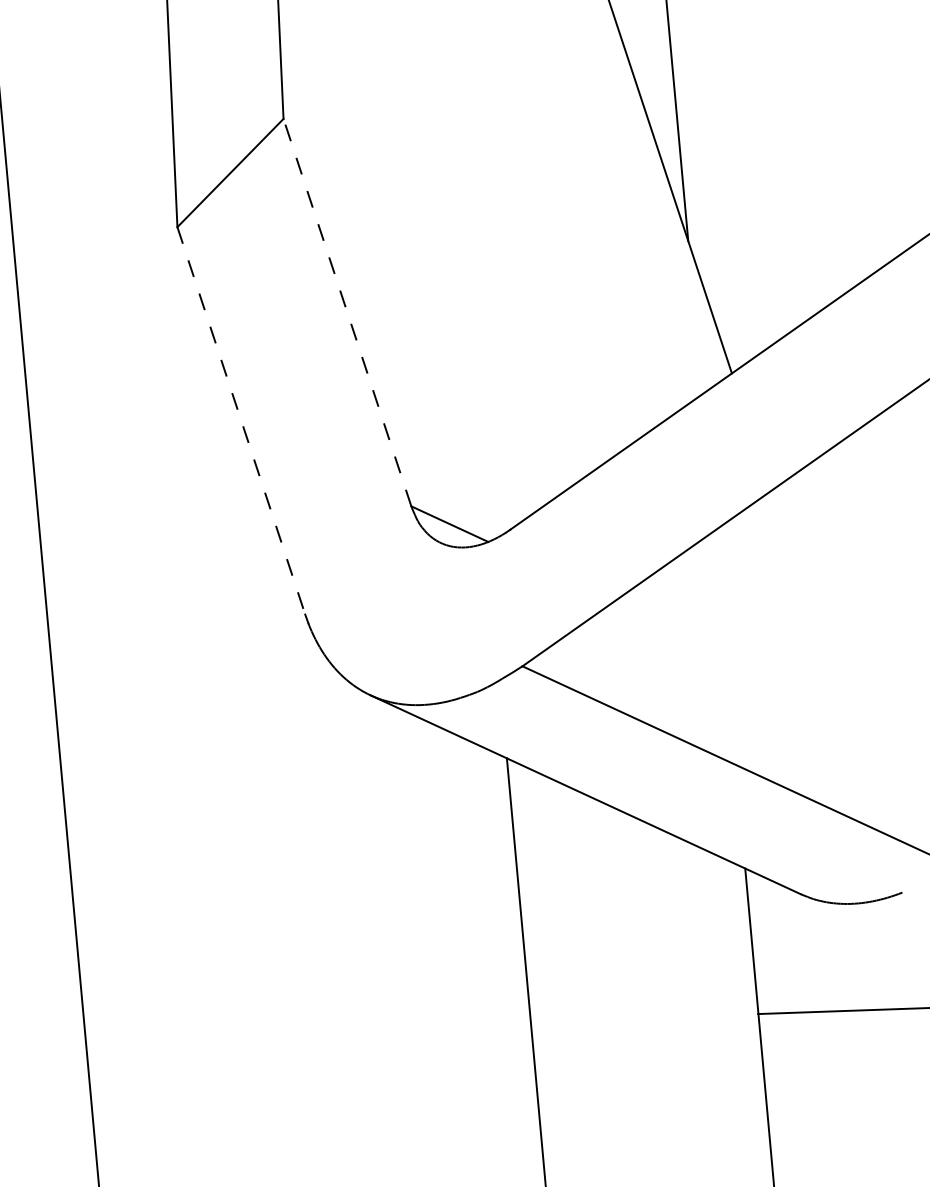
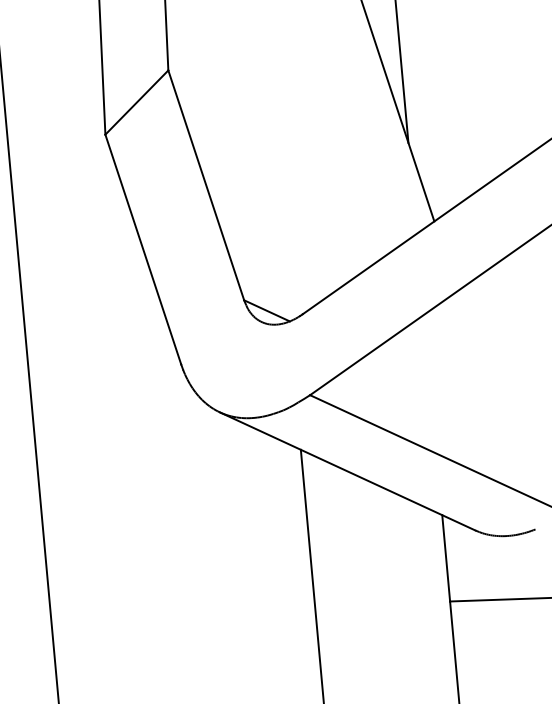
line: (347, 311) -> (206, 184), dashed -> solid
line: (241, 422) -> (143, 250), dashed -> solid

